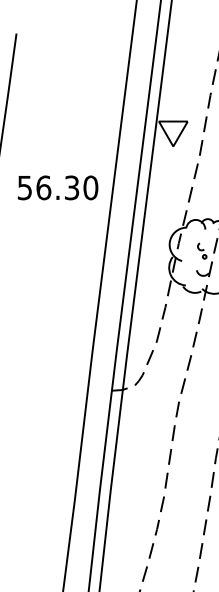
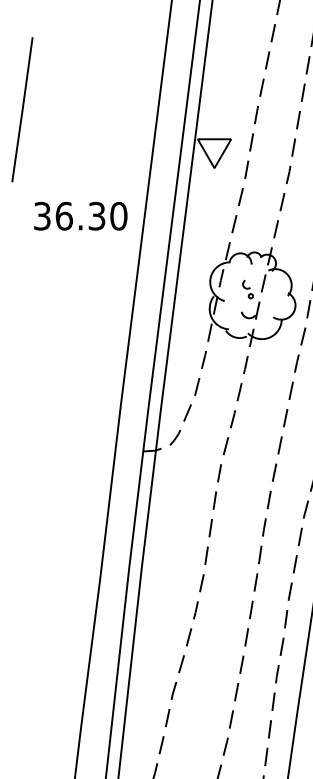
text: (25, 187) -> (42, 215), 56.30 -> 36.30

